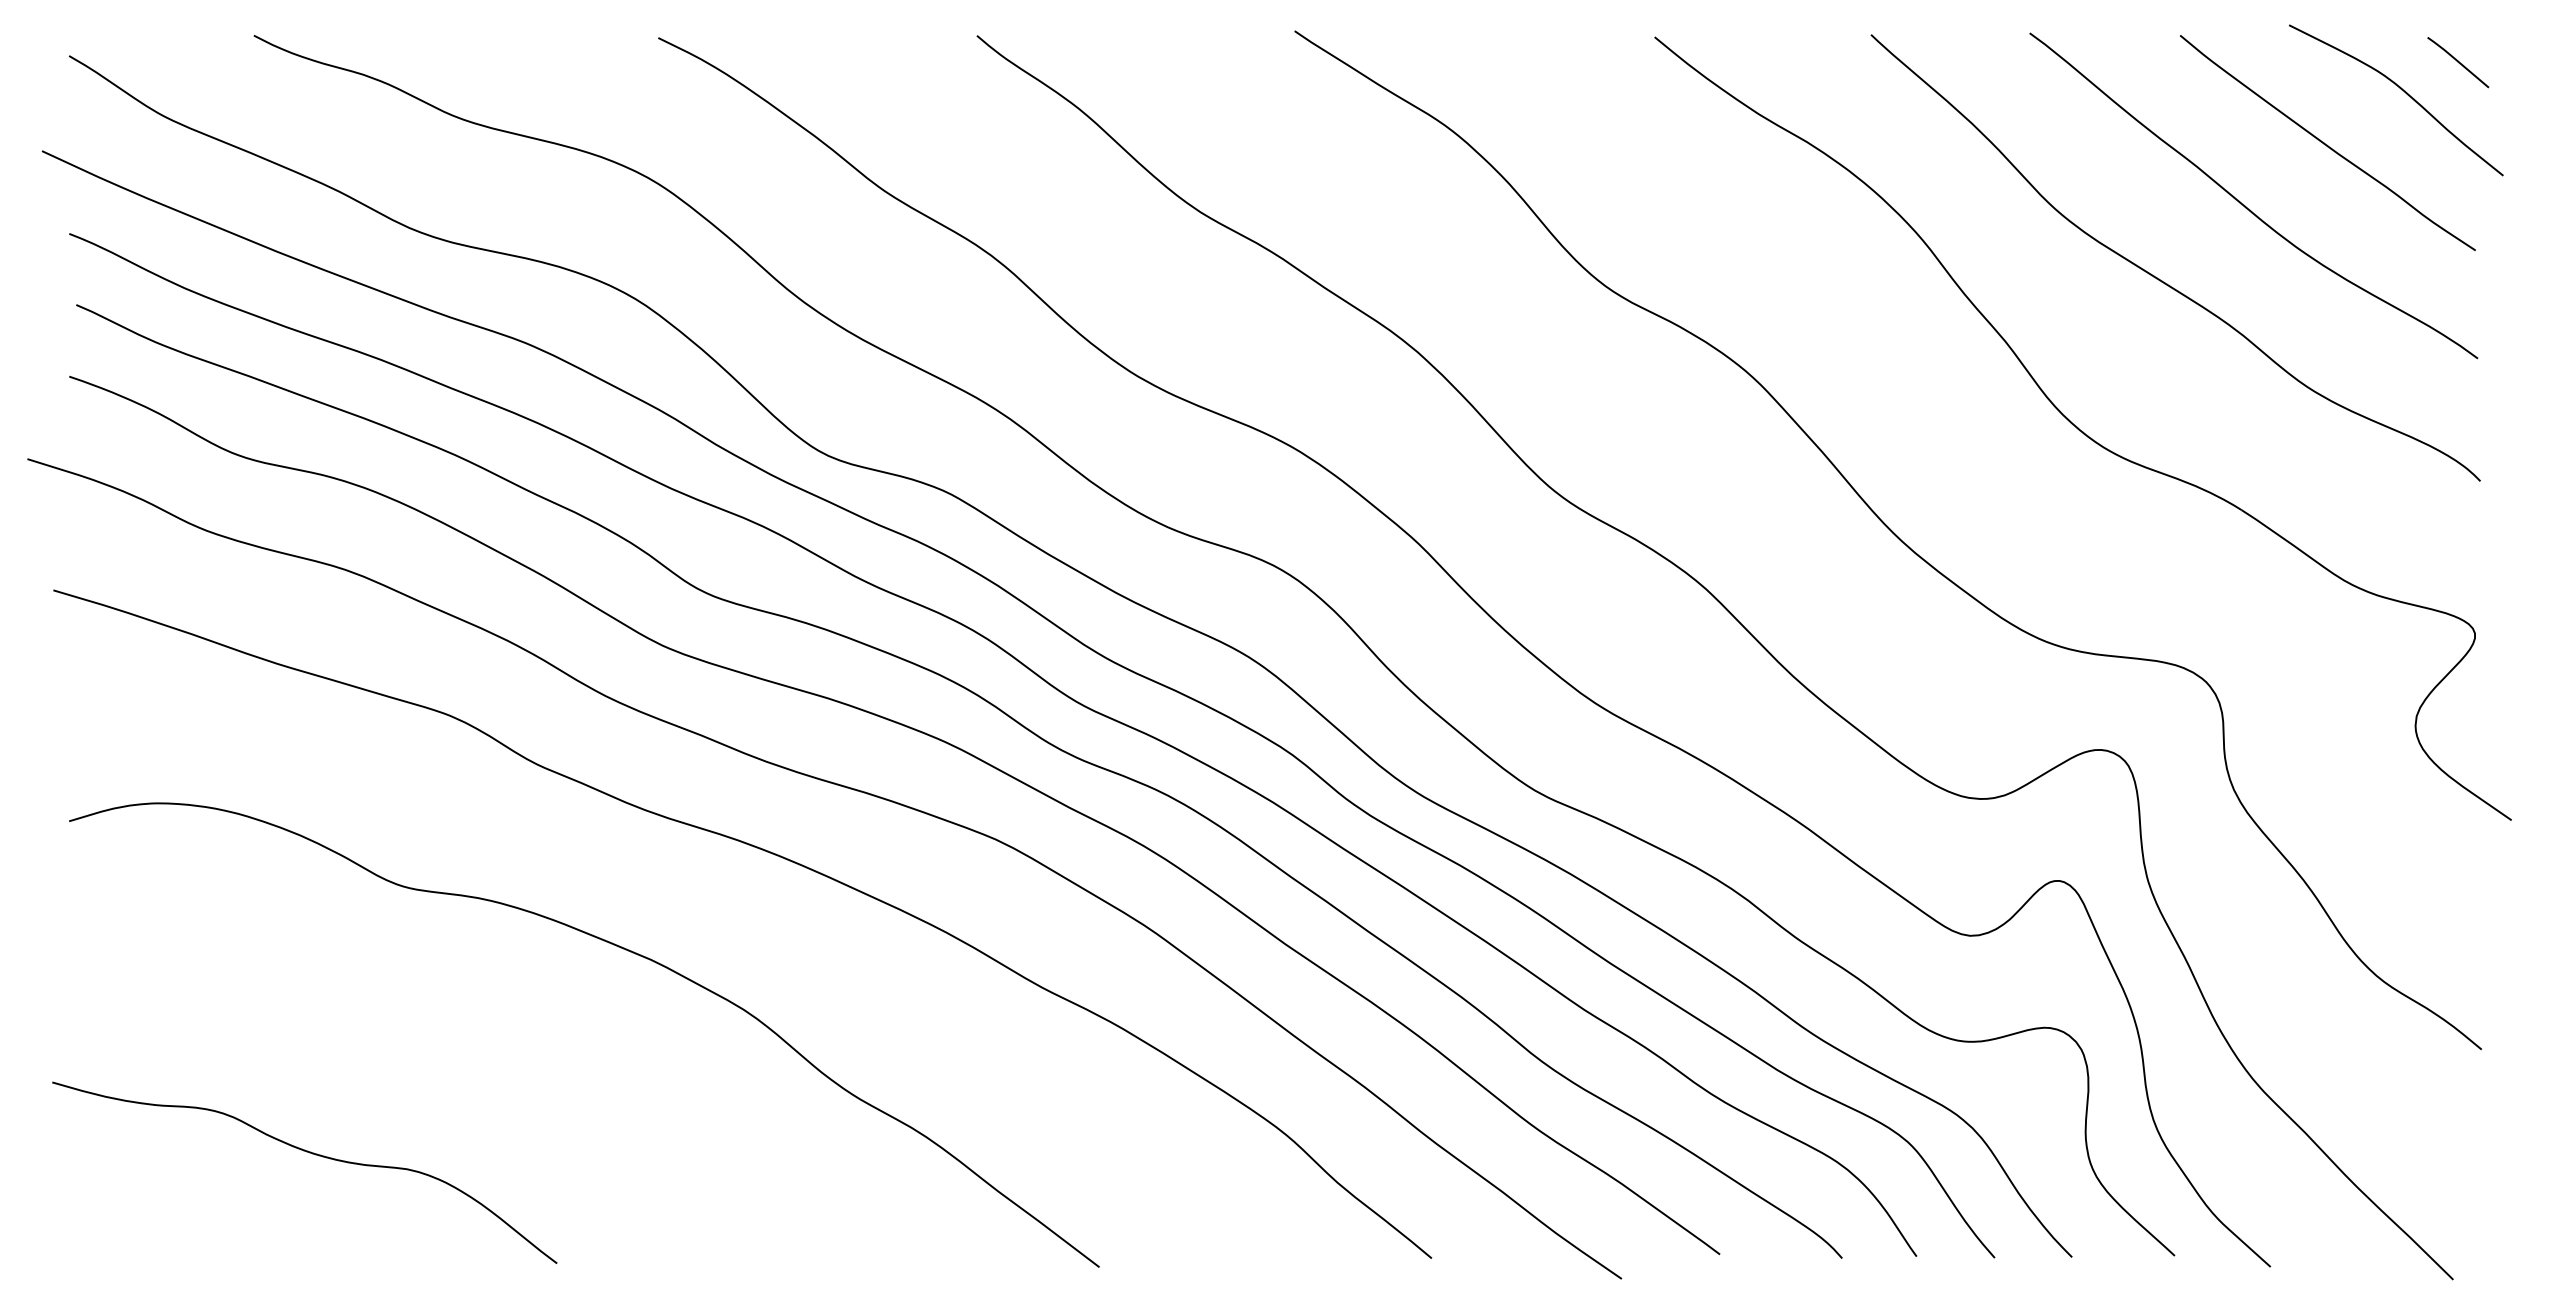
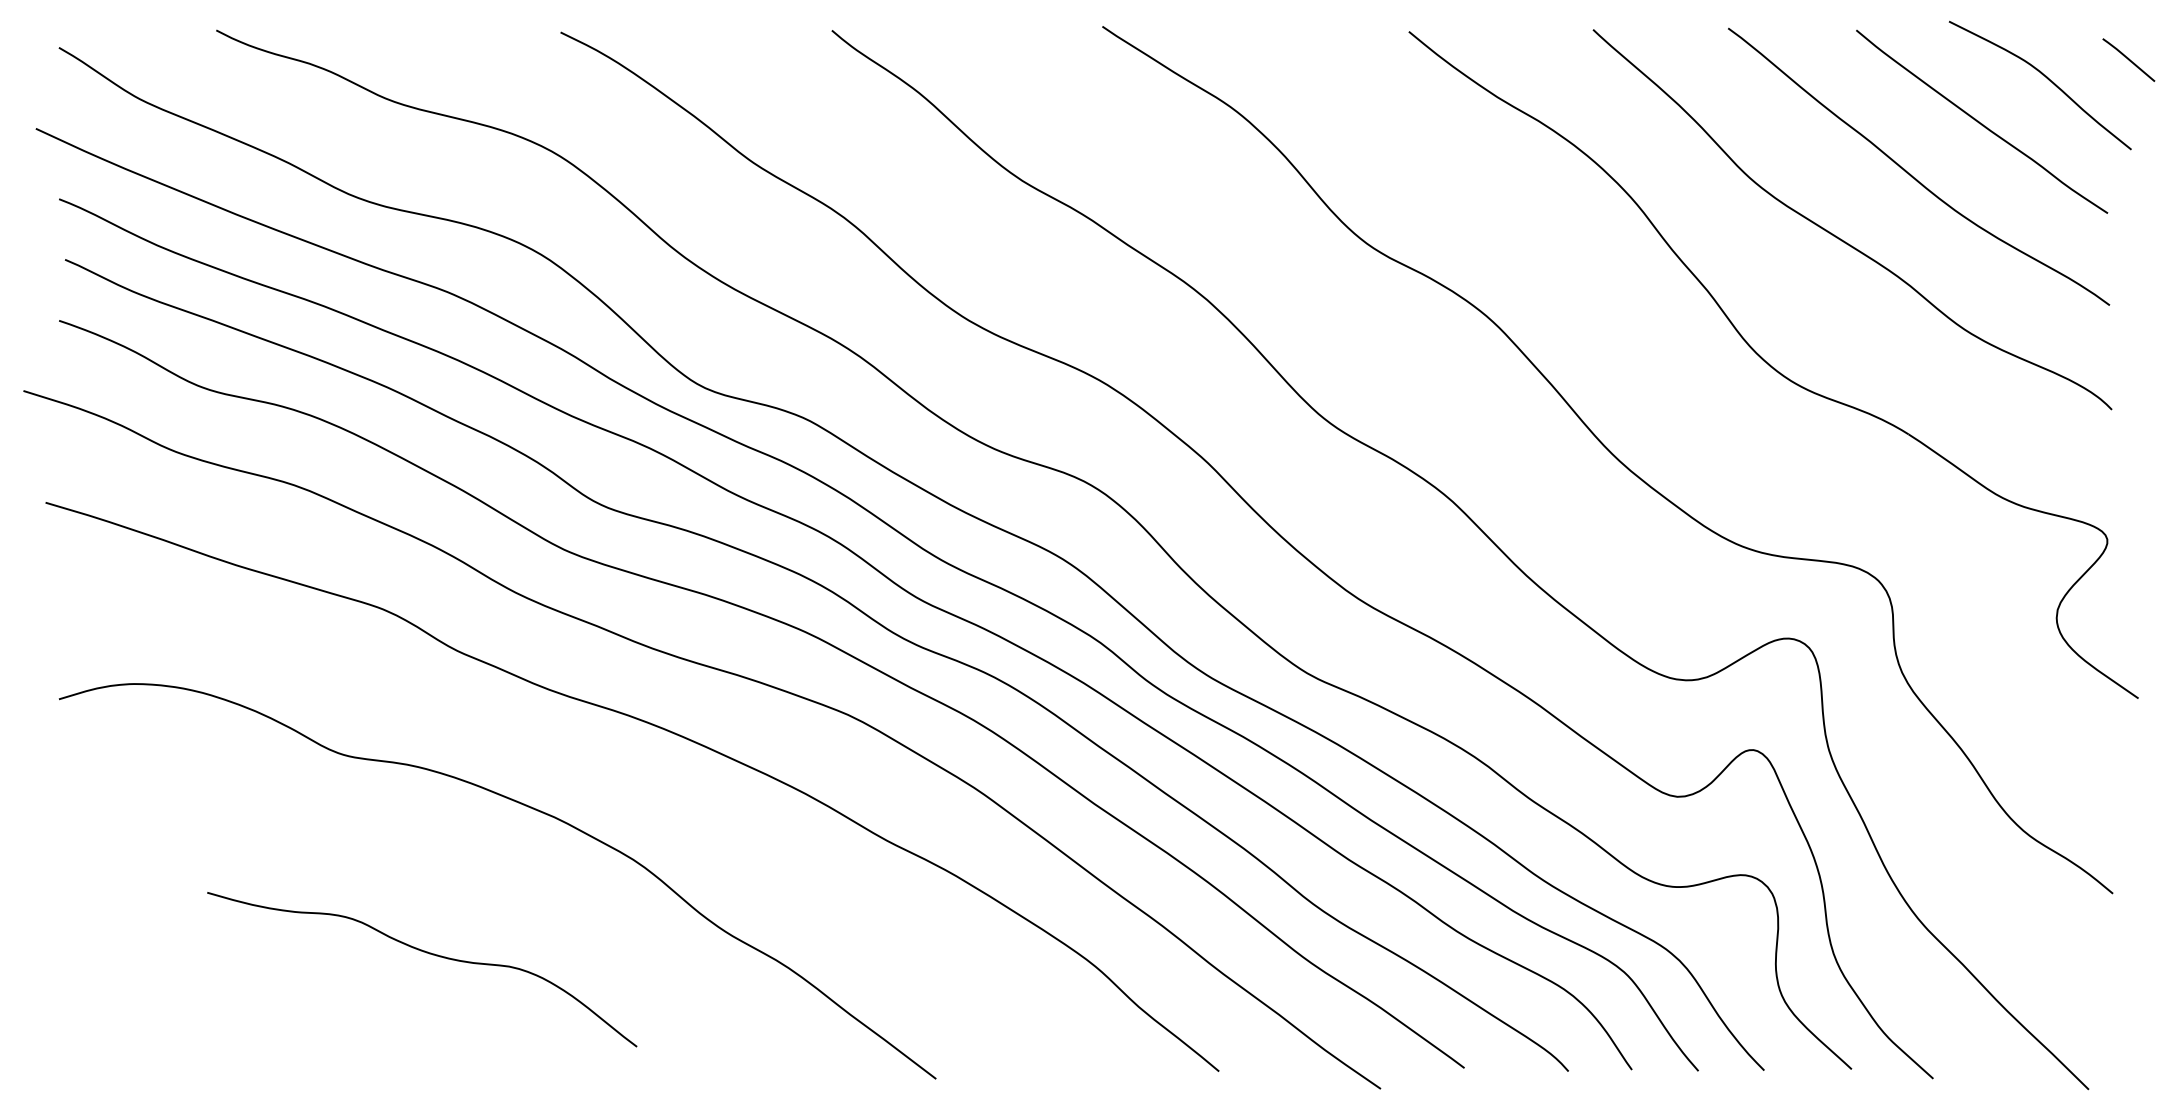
line: (2458, 62) -> (2129, 60), moved
curve: (309, 1153) -> (426, 953), moved

